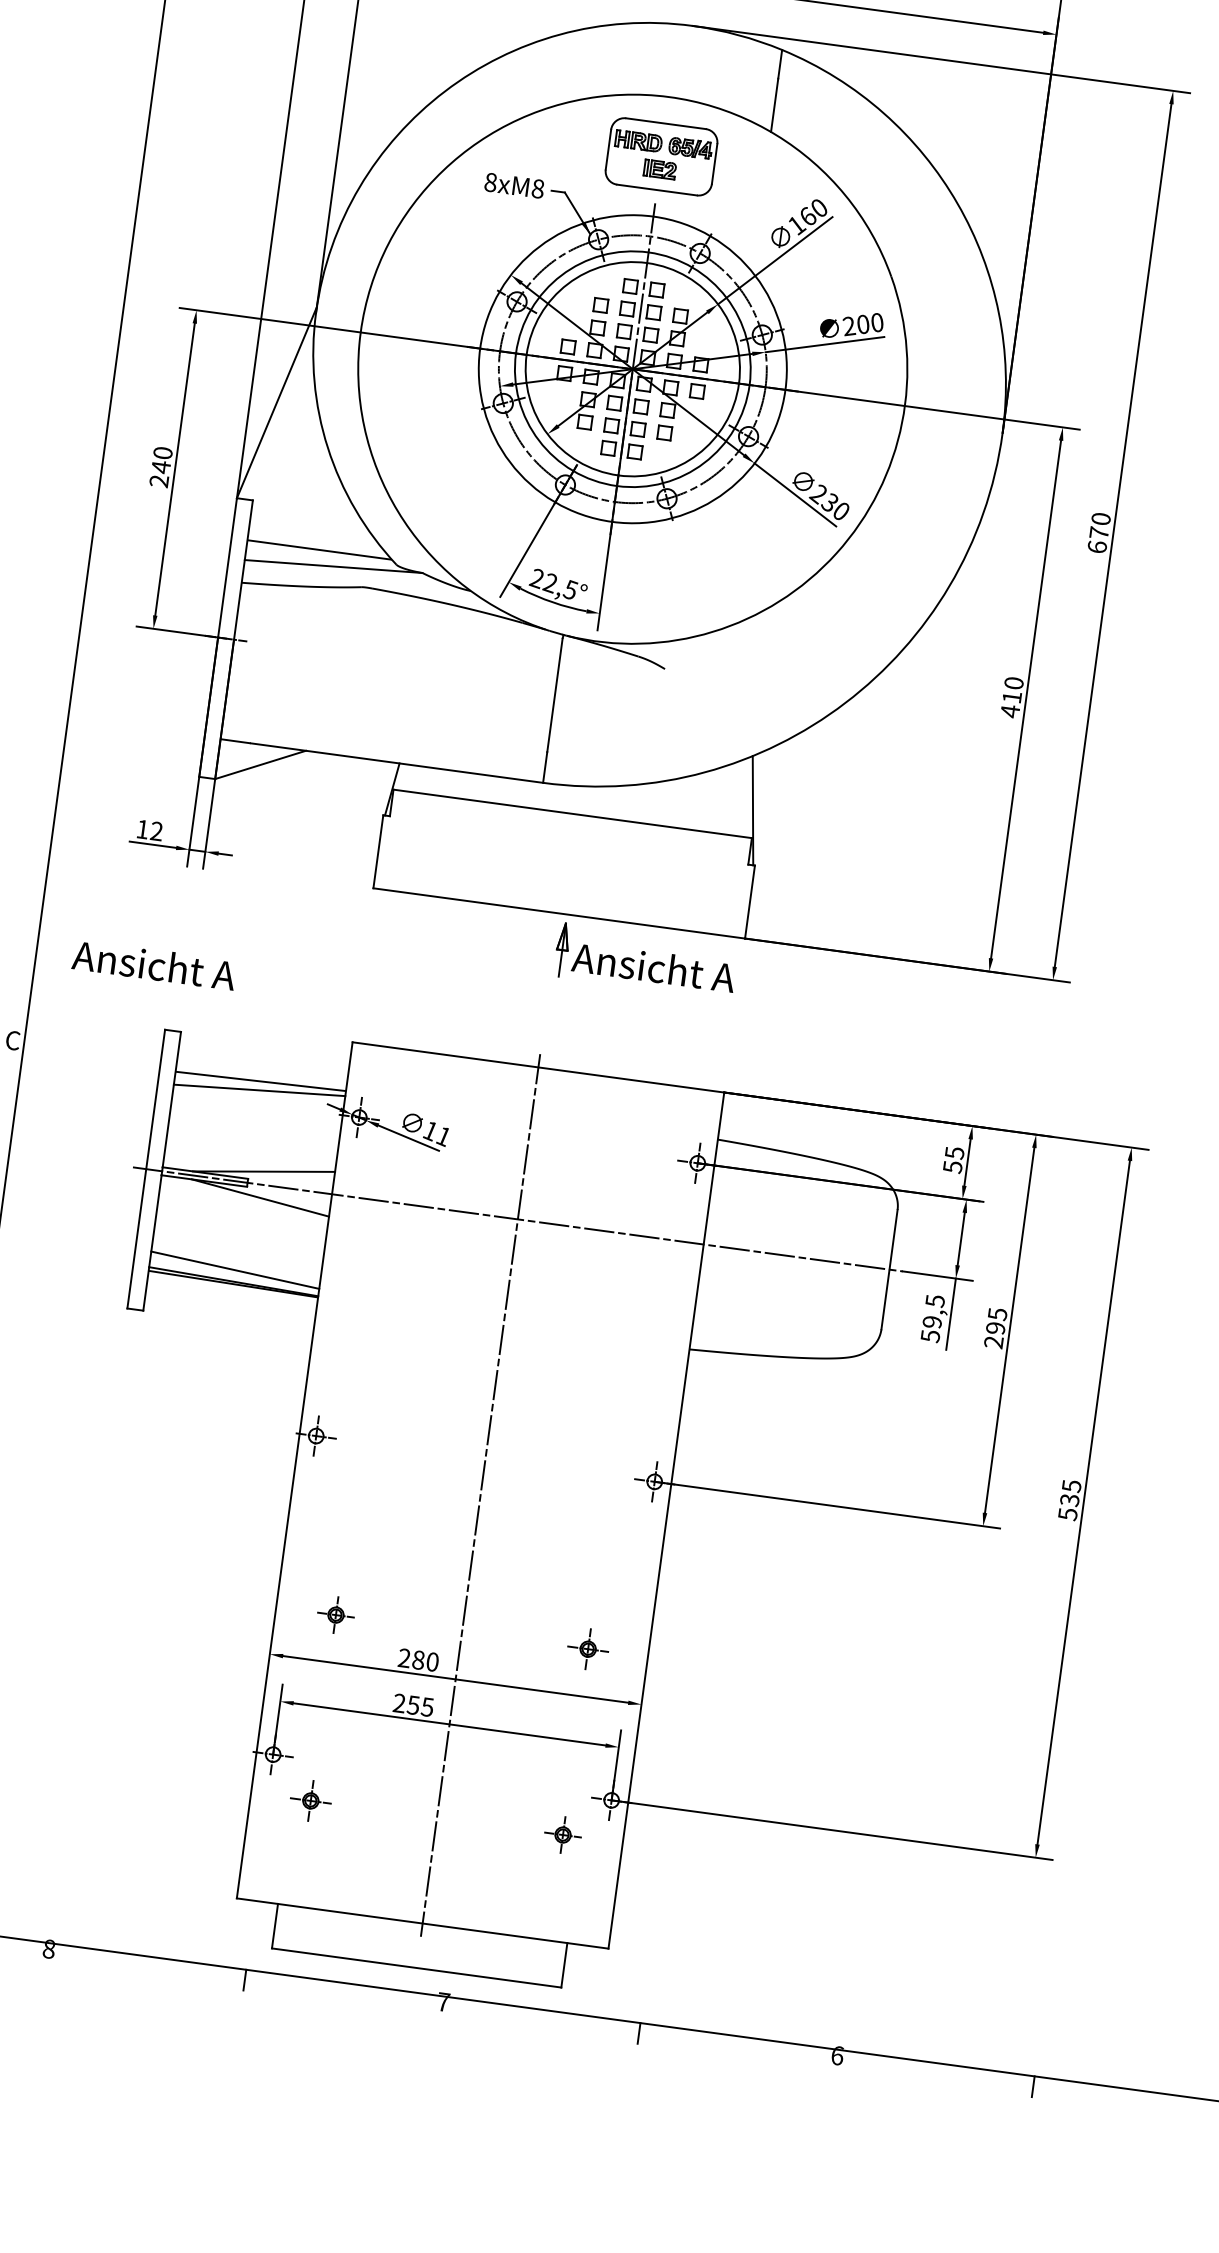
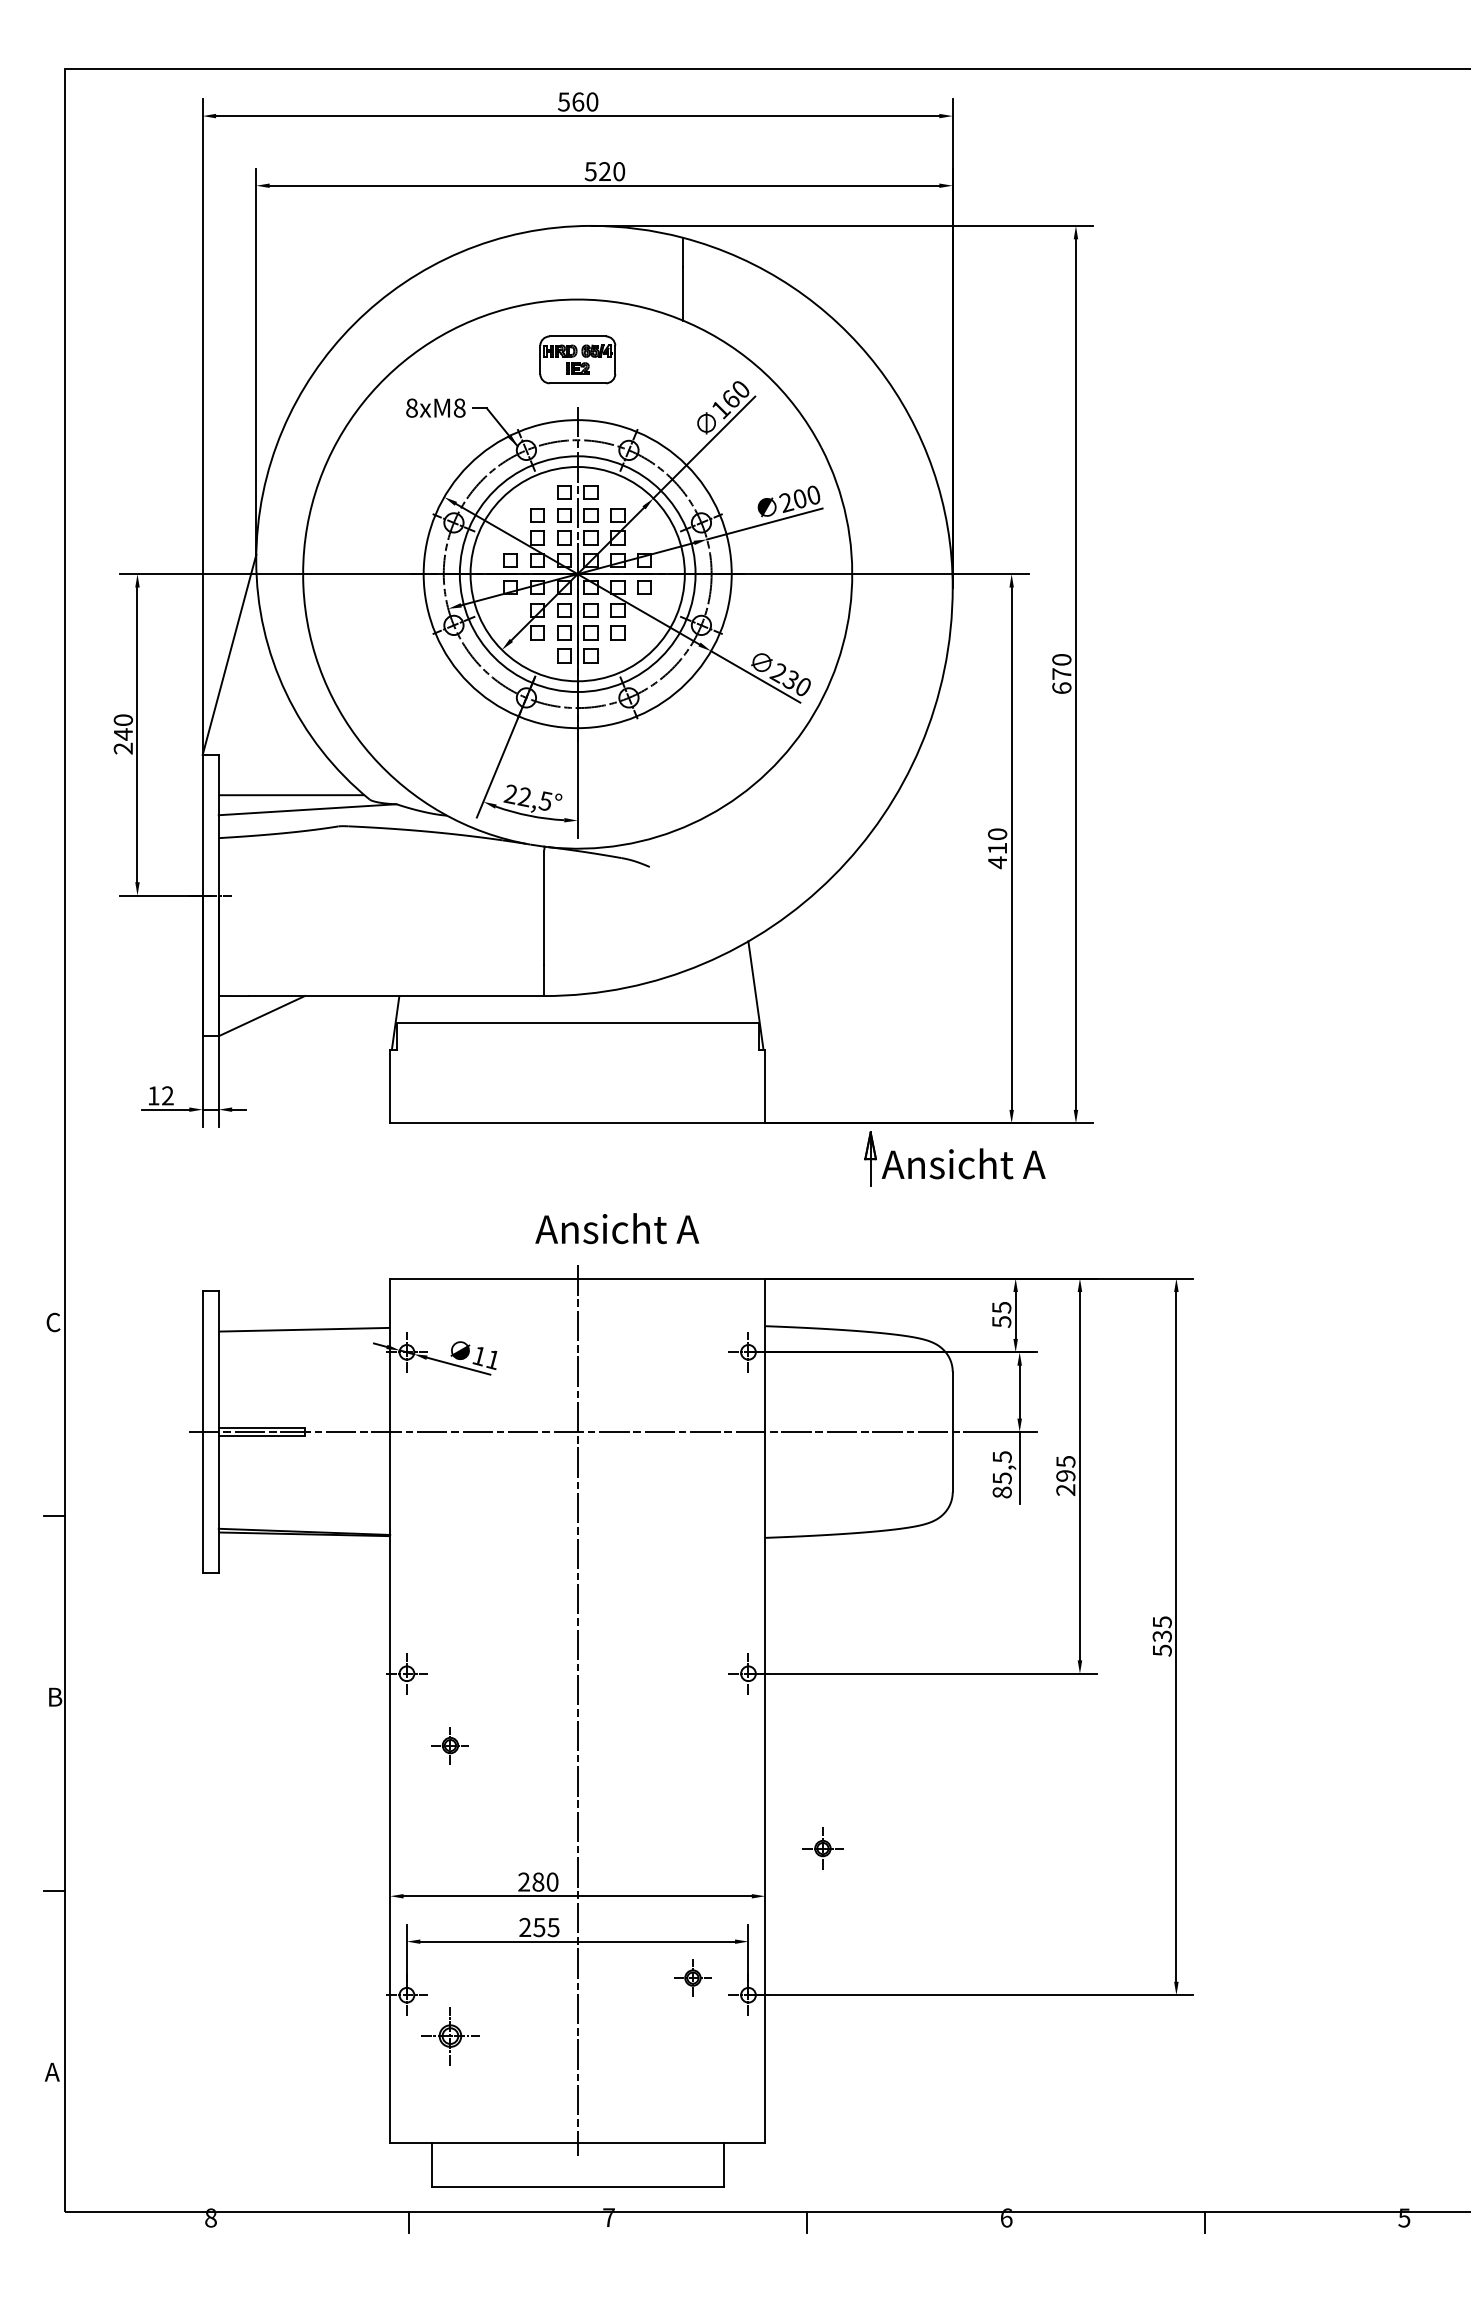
part: (661, 156) -> (577, 359), size x0.7
part: (645, 960) -> (954, 1158), moved
text: (154, 964) -> (617, 1228), moved
line: (259, 1090) -> (304, 1338), removed
line: (263, 1171) -> (319, 1418), removed
line: (260, 1198) -> (319, 1445), removed
line: (235, 1270) -> (304, 1520), removed
text: (930, 1329) -> (1001, 1485), 59,5 -> 85,5
part: (335, 1614) -> (449, 1745), moved
part: (587, 1649) -> (822, 1848), moved
part: (310, 1800) -> (450, 2035), size x1.4
part: (562, 1834) -> (692, 1977), moved

